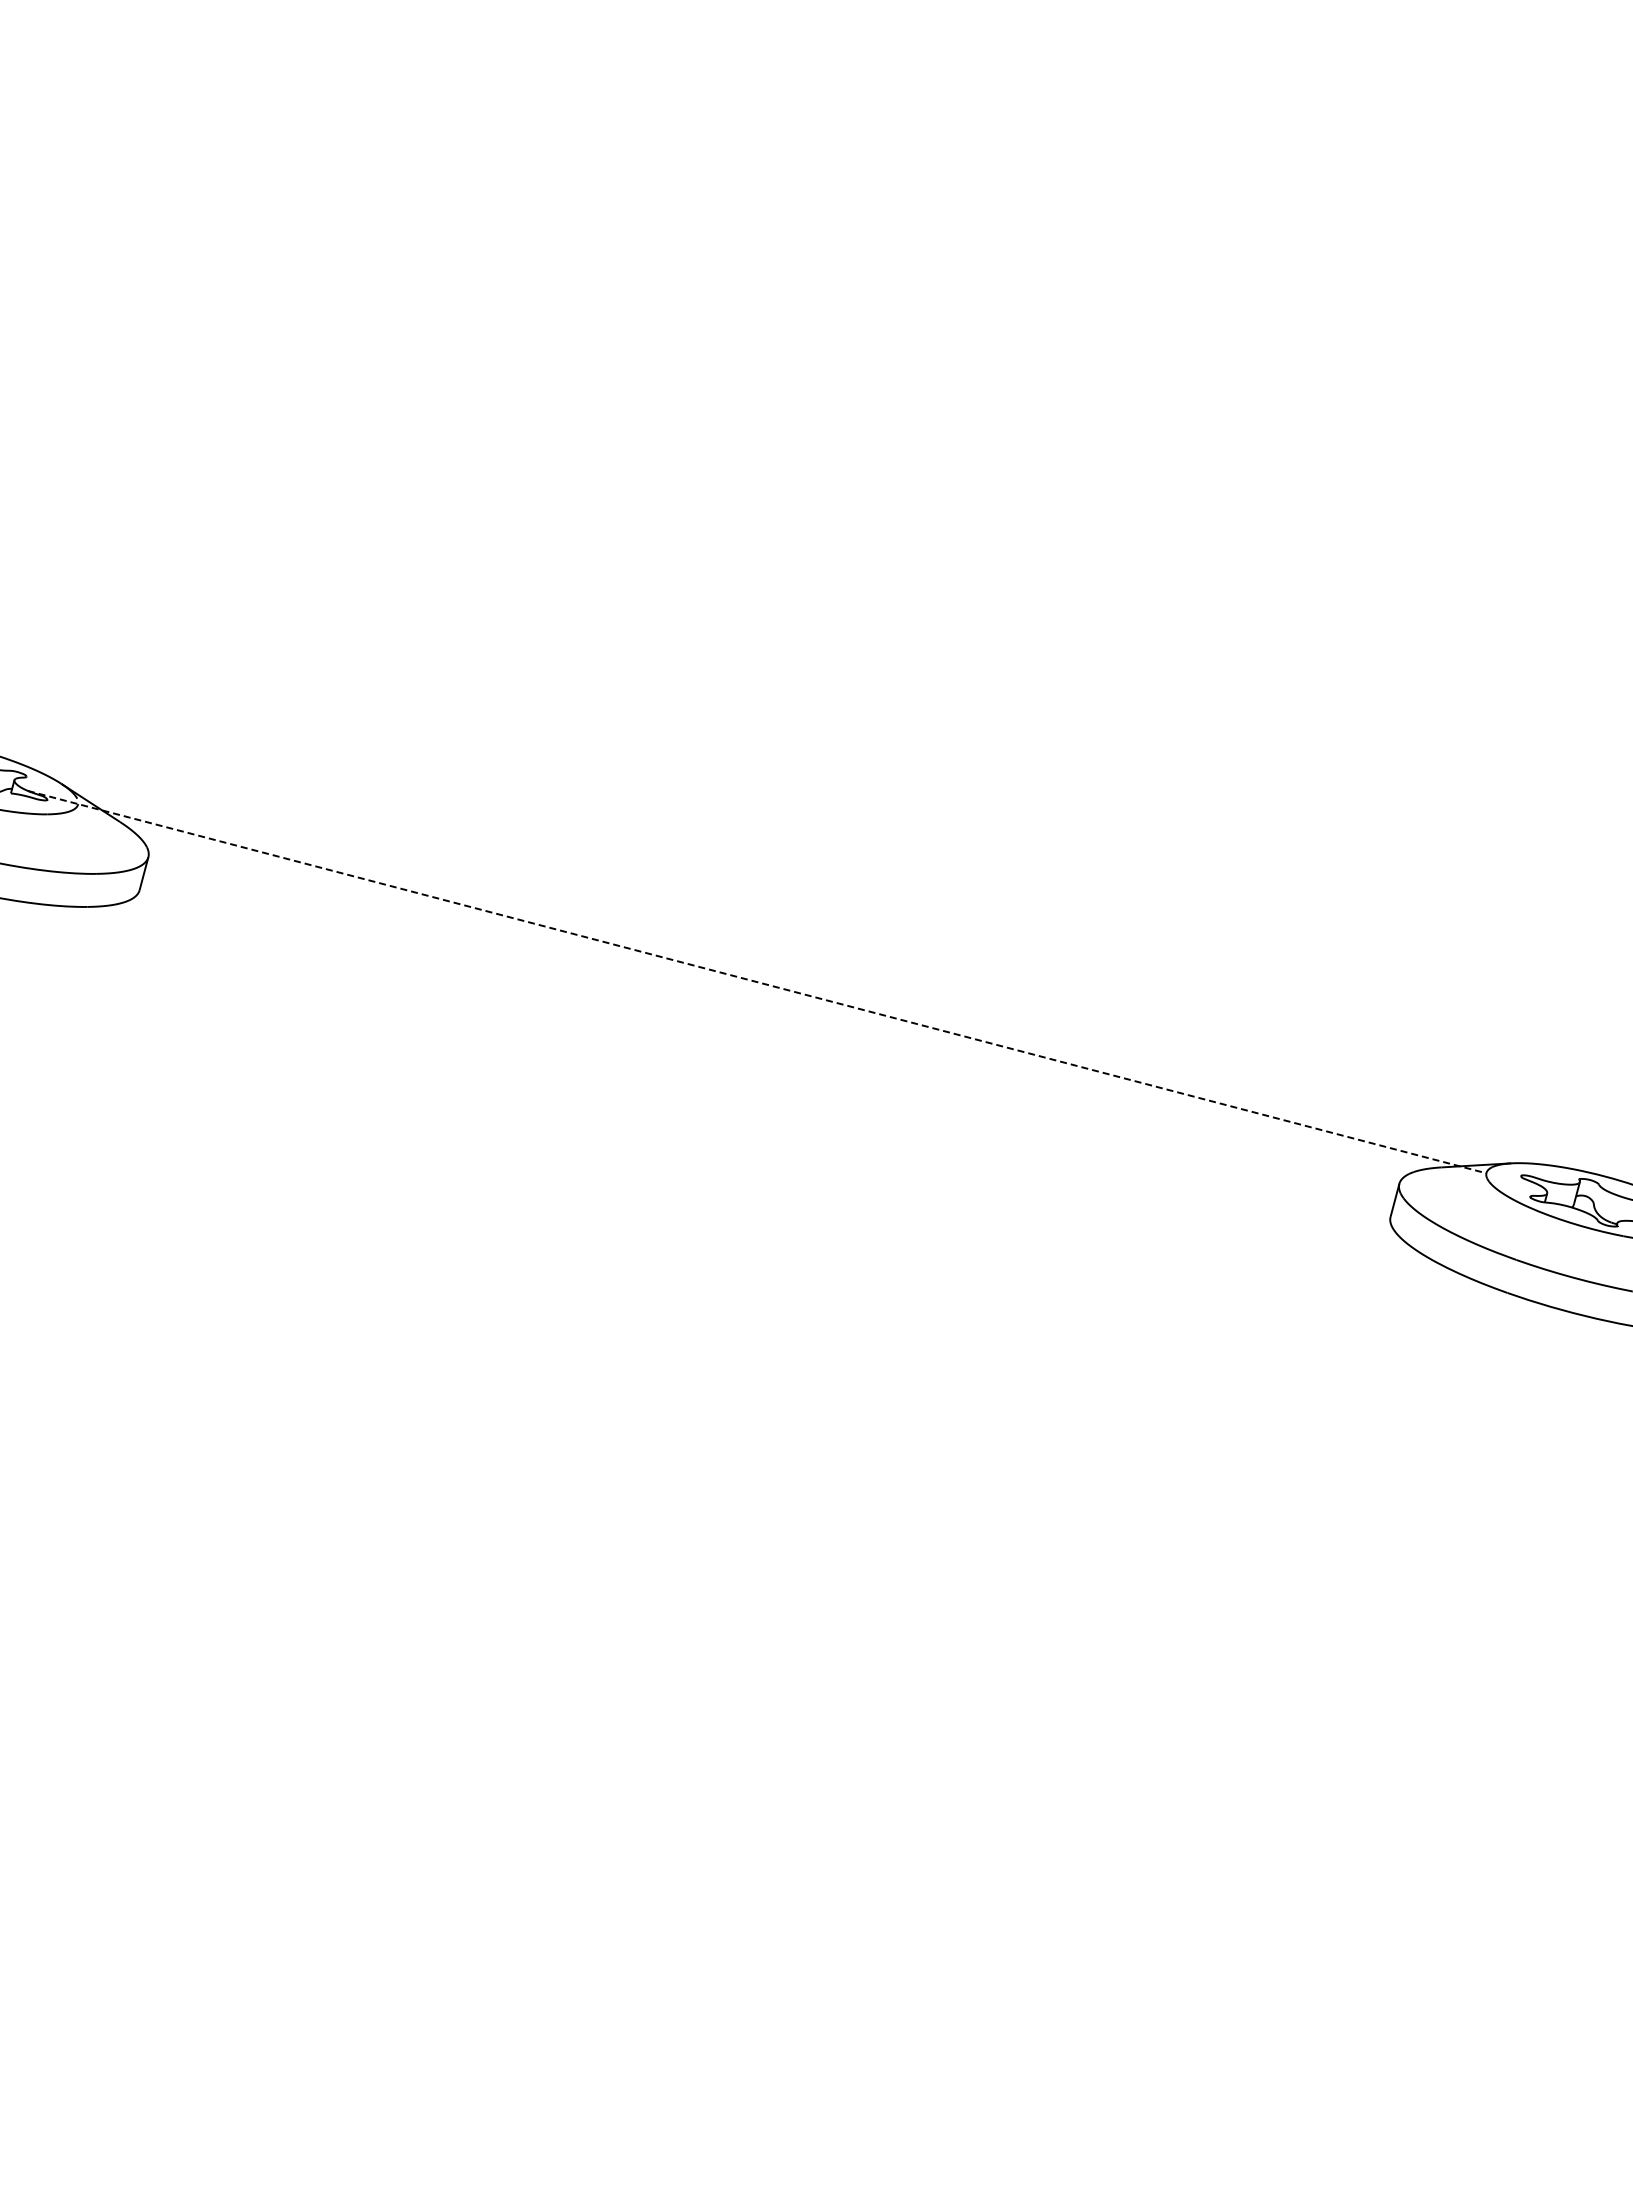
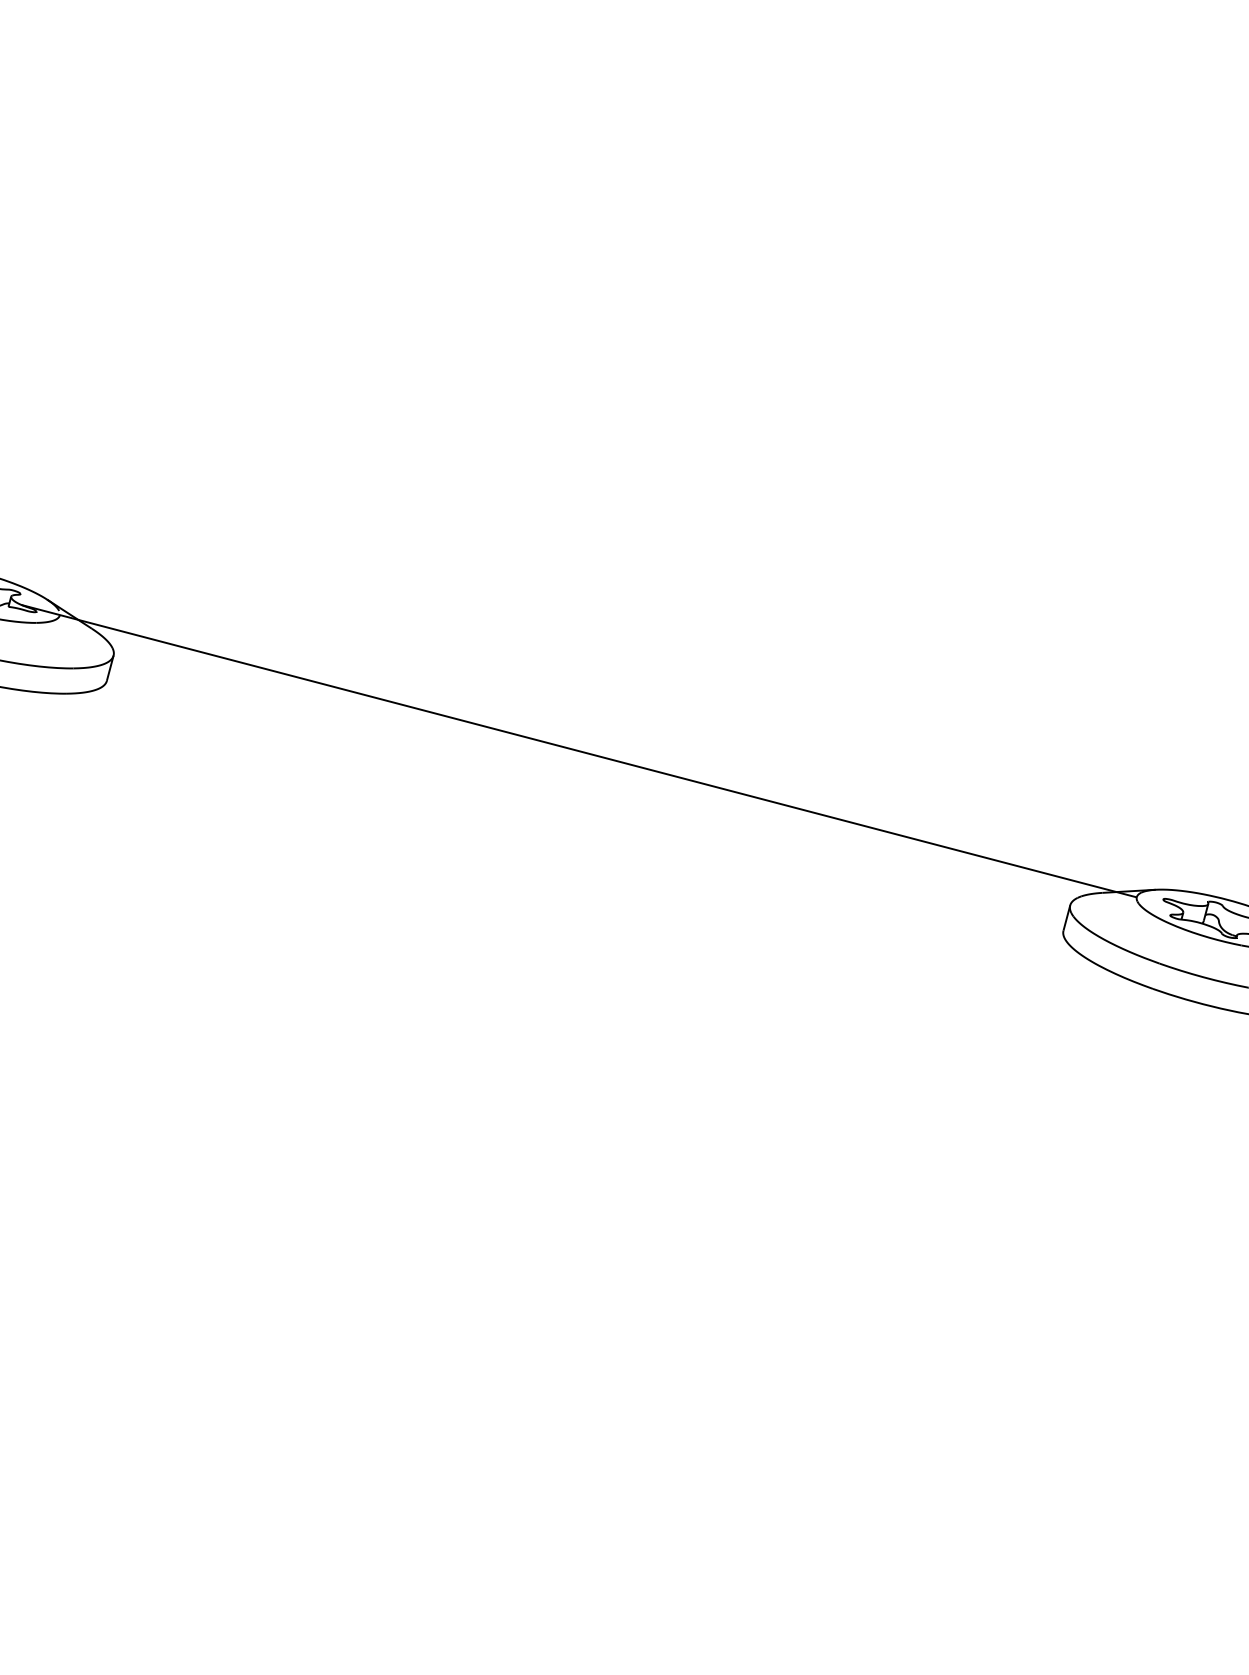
line: (757, 982) -> (579, 751), dashed -> solid

